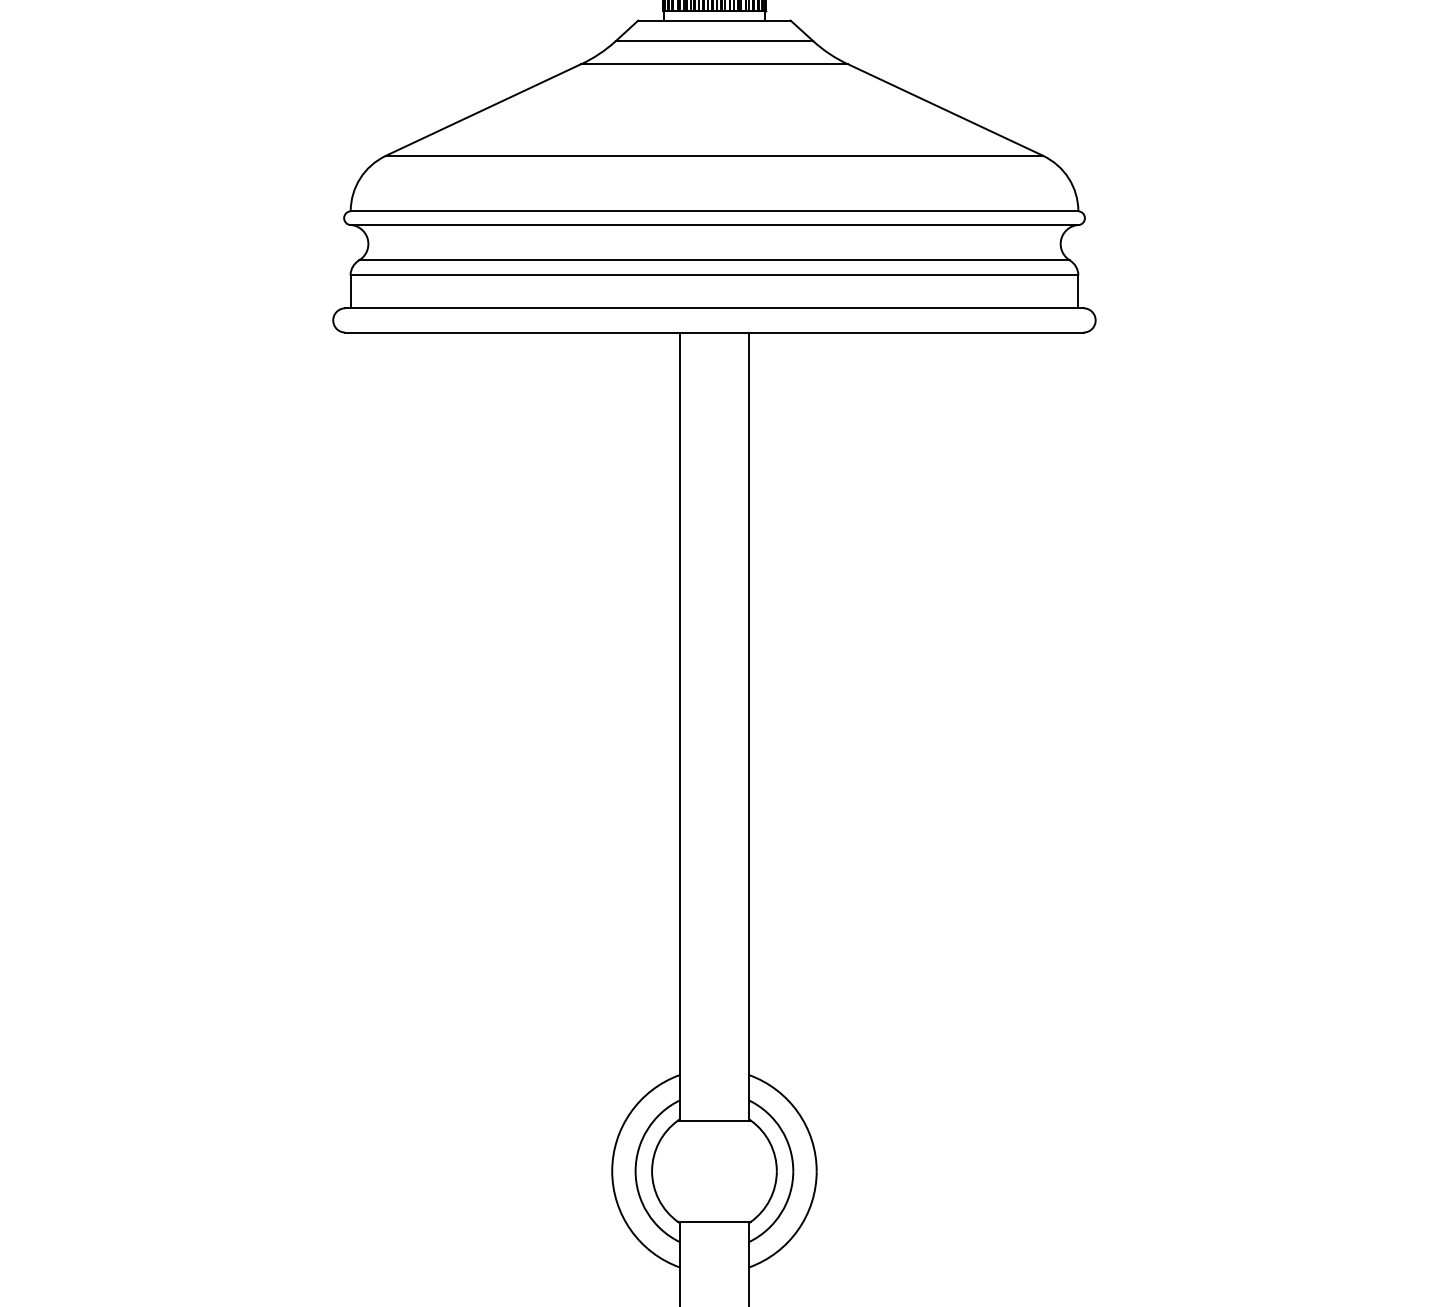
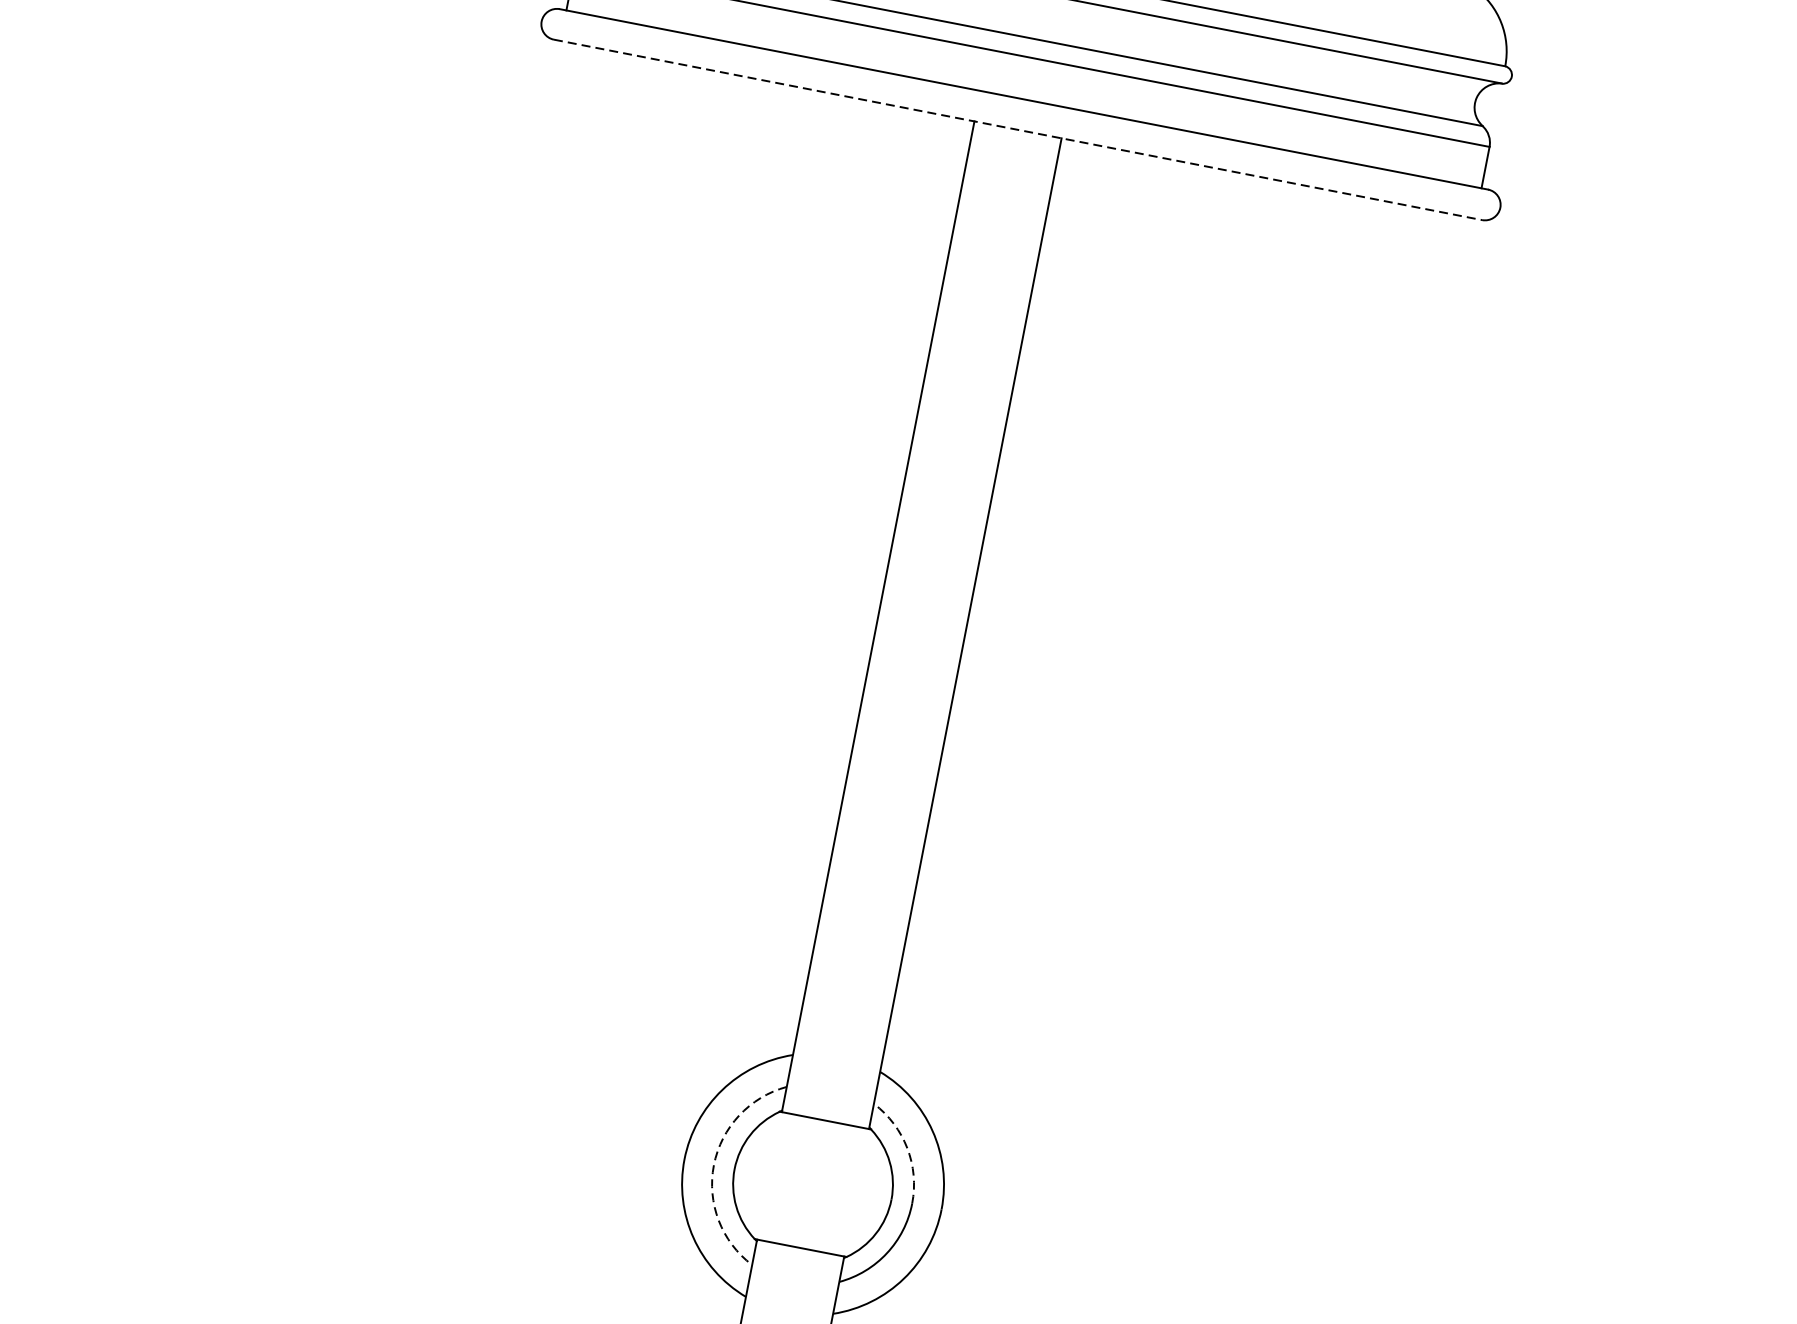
line: (714, 332) -> (1018, 129), solid -> dashed
arc: (781, 1129) -> (907, 1148), solid -> dashed
arc: (635, 1171) -> (713, 1165), solid -> dashed

